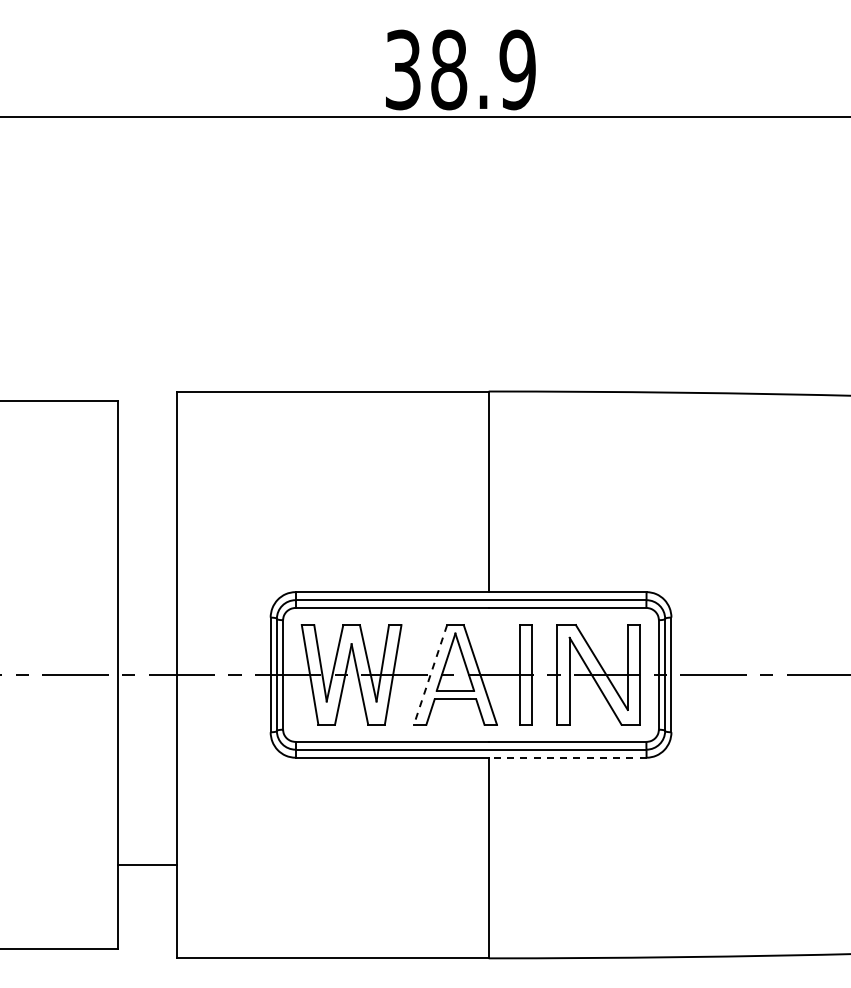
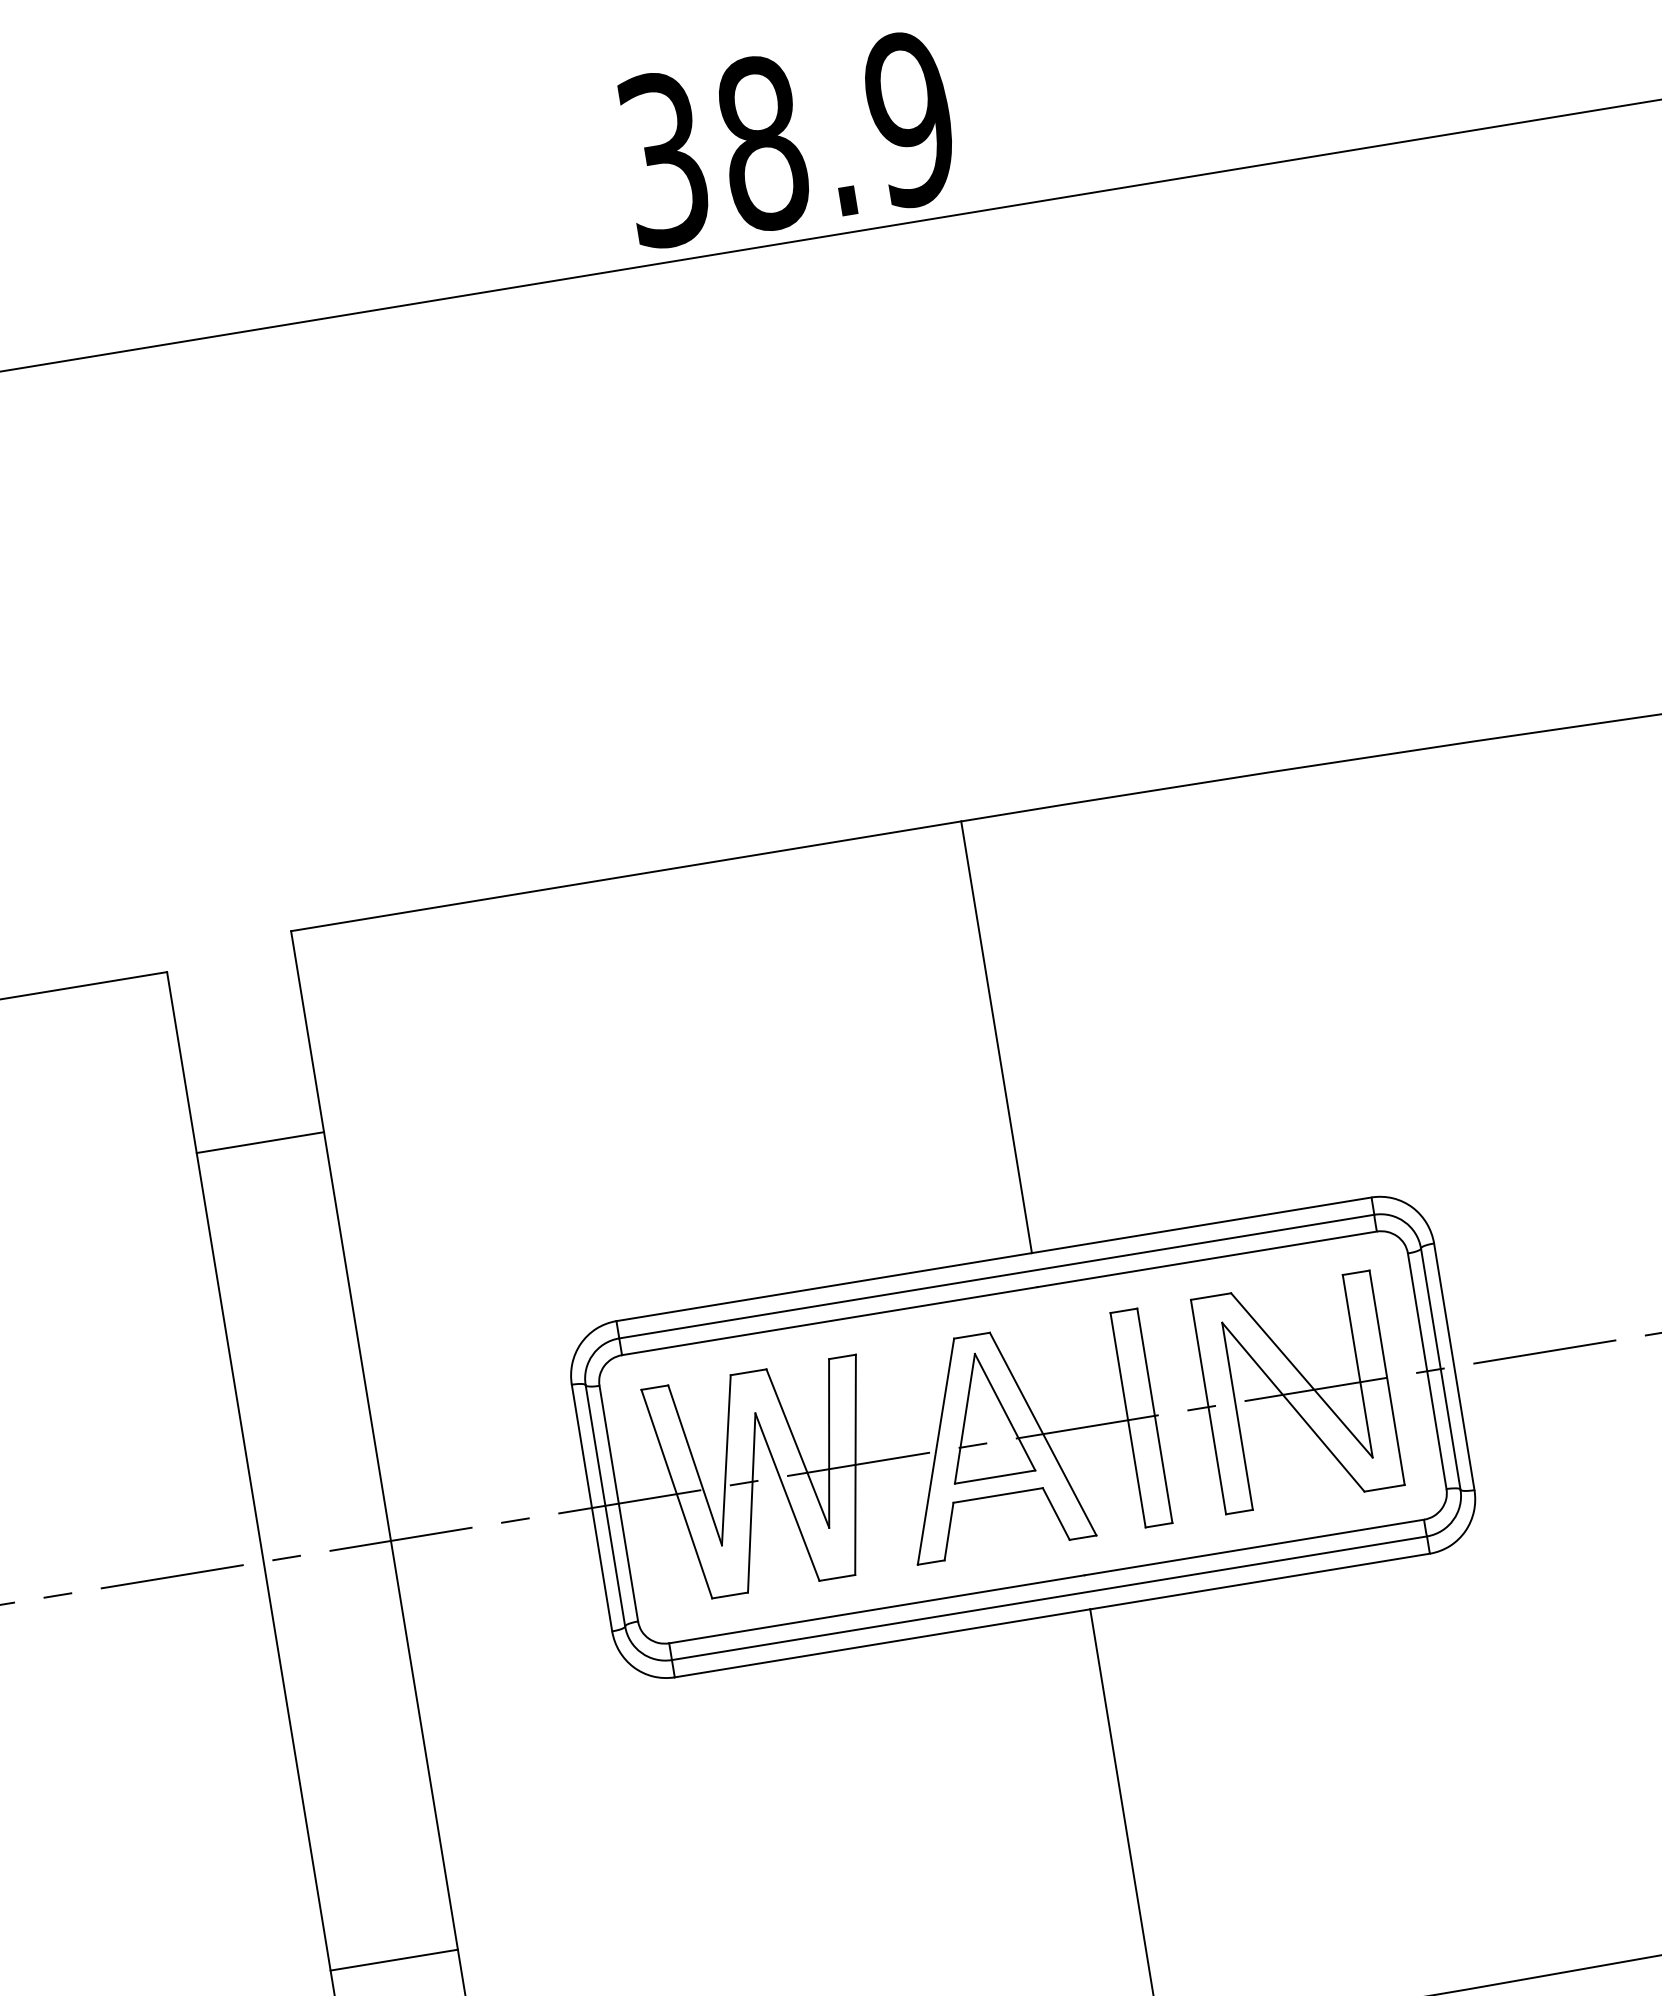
line: (147, 484) -> (259, 1141), added
line: (430, 674) -> (935, 1450), dashed -> solid
line: (567, 757) -> (1259, 1581), dashed -> solid

